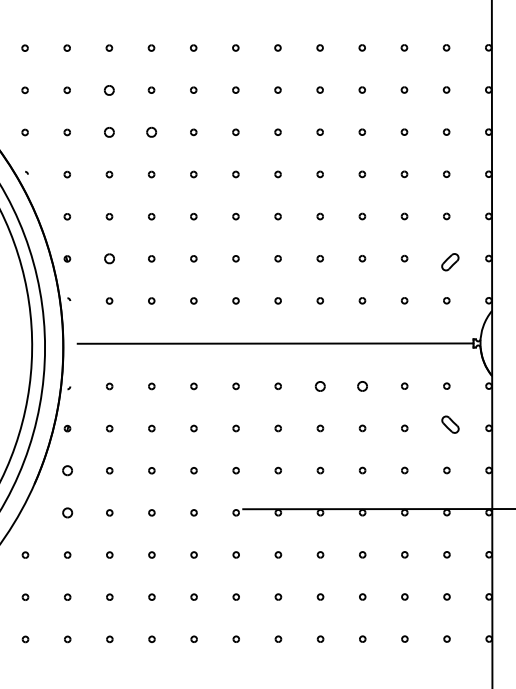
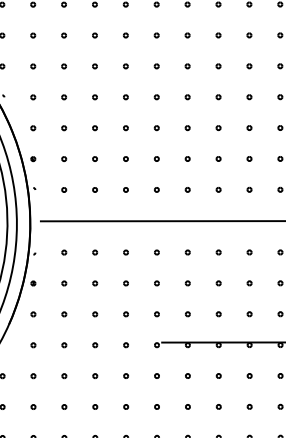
part: (109, 89) -> (64, 34), size x0.62
part: (109, 132) -> (64, 66), size x0.62
part: (151, 132) -> (94, 66), size x0.62
part: (109, 258) -> (64, 158), size x0.62
part: (320, 385) -> (218, 251), size x0.62
part: (362, 385) -> (249, 251), size x0.62
part: (67, 470) -> (33, 314), size x0.62
part: (67, 512) -> (33, 344), size x0.62

